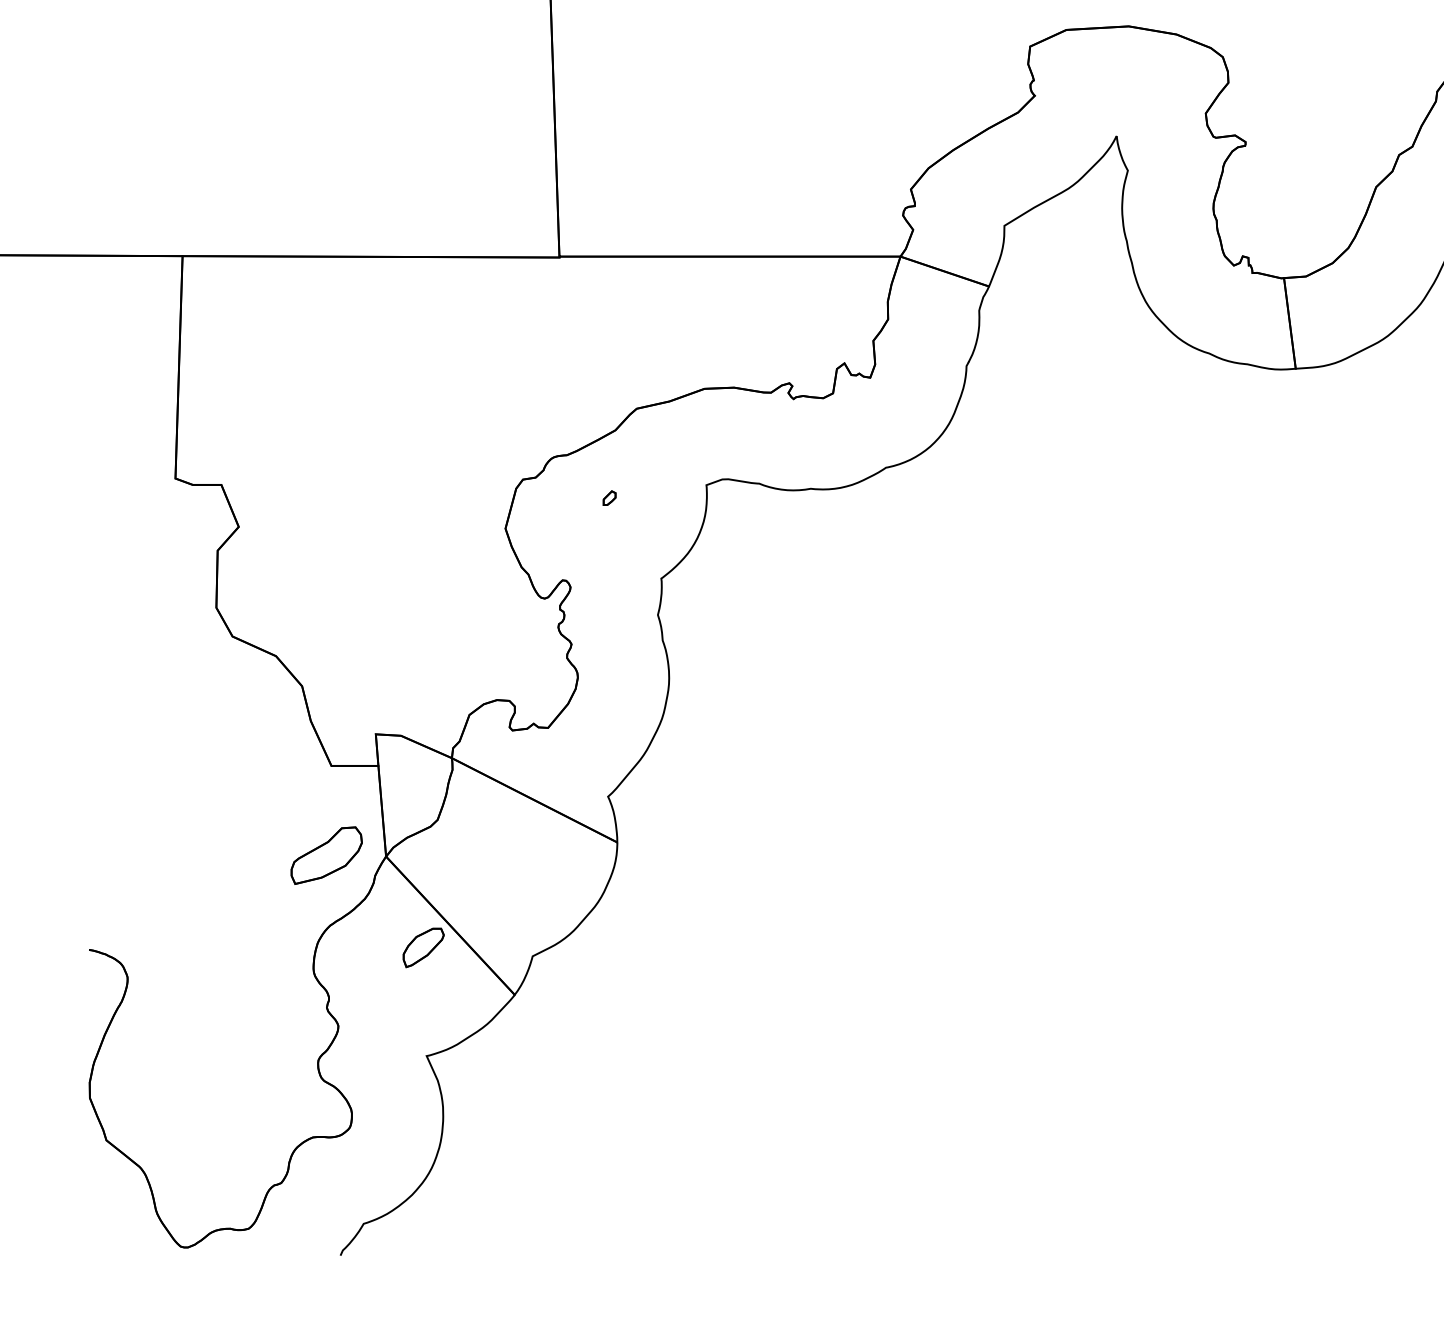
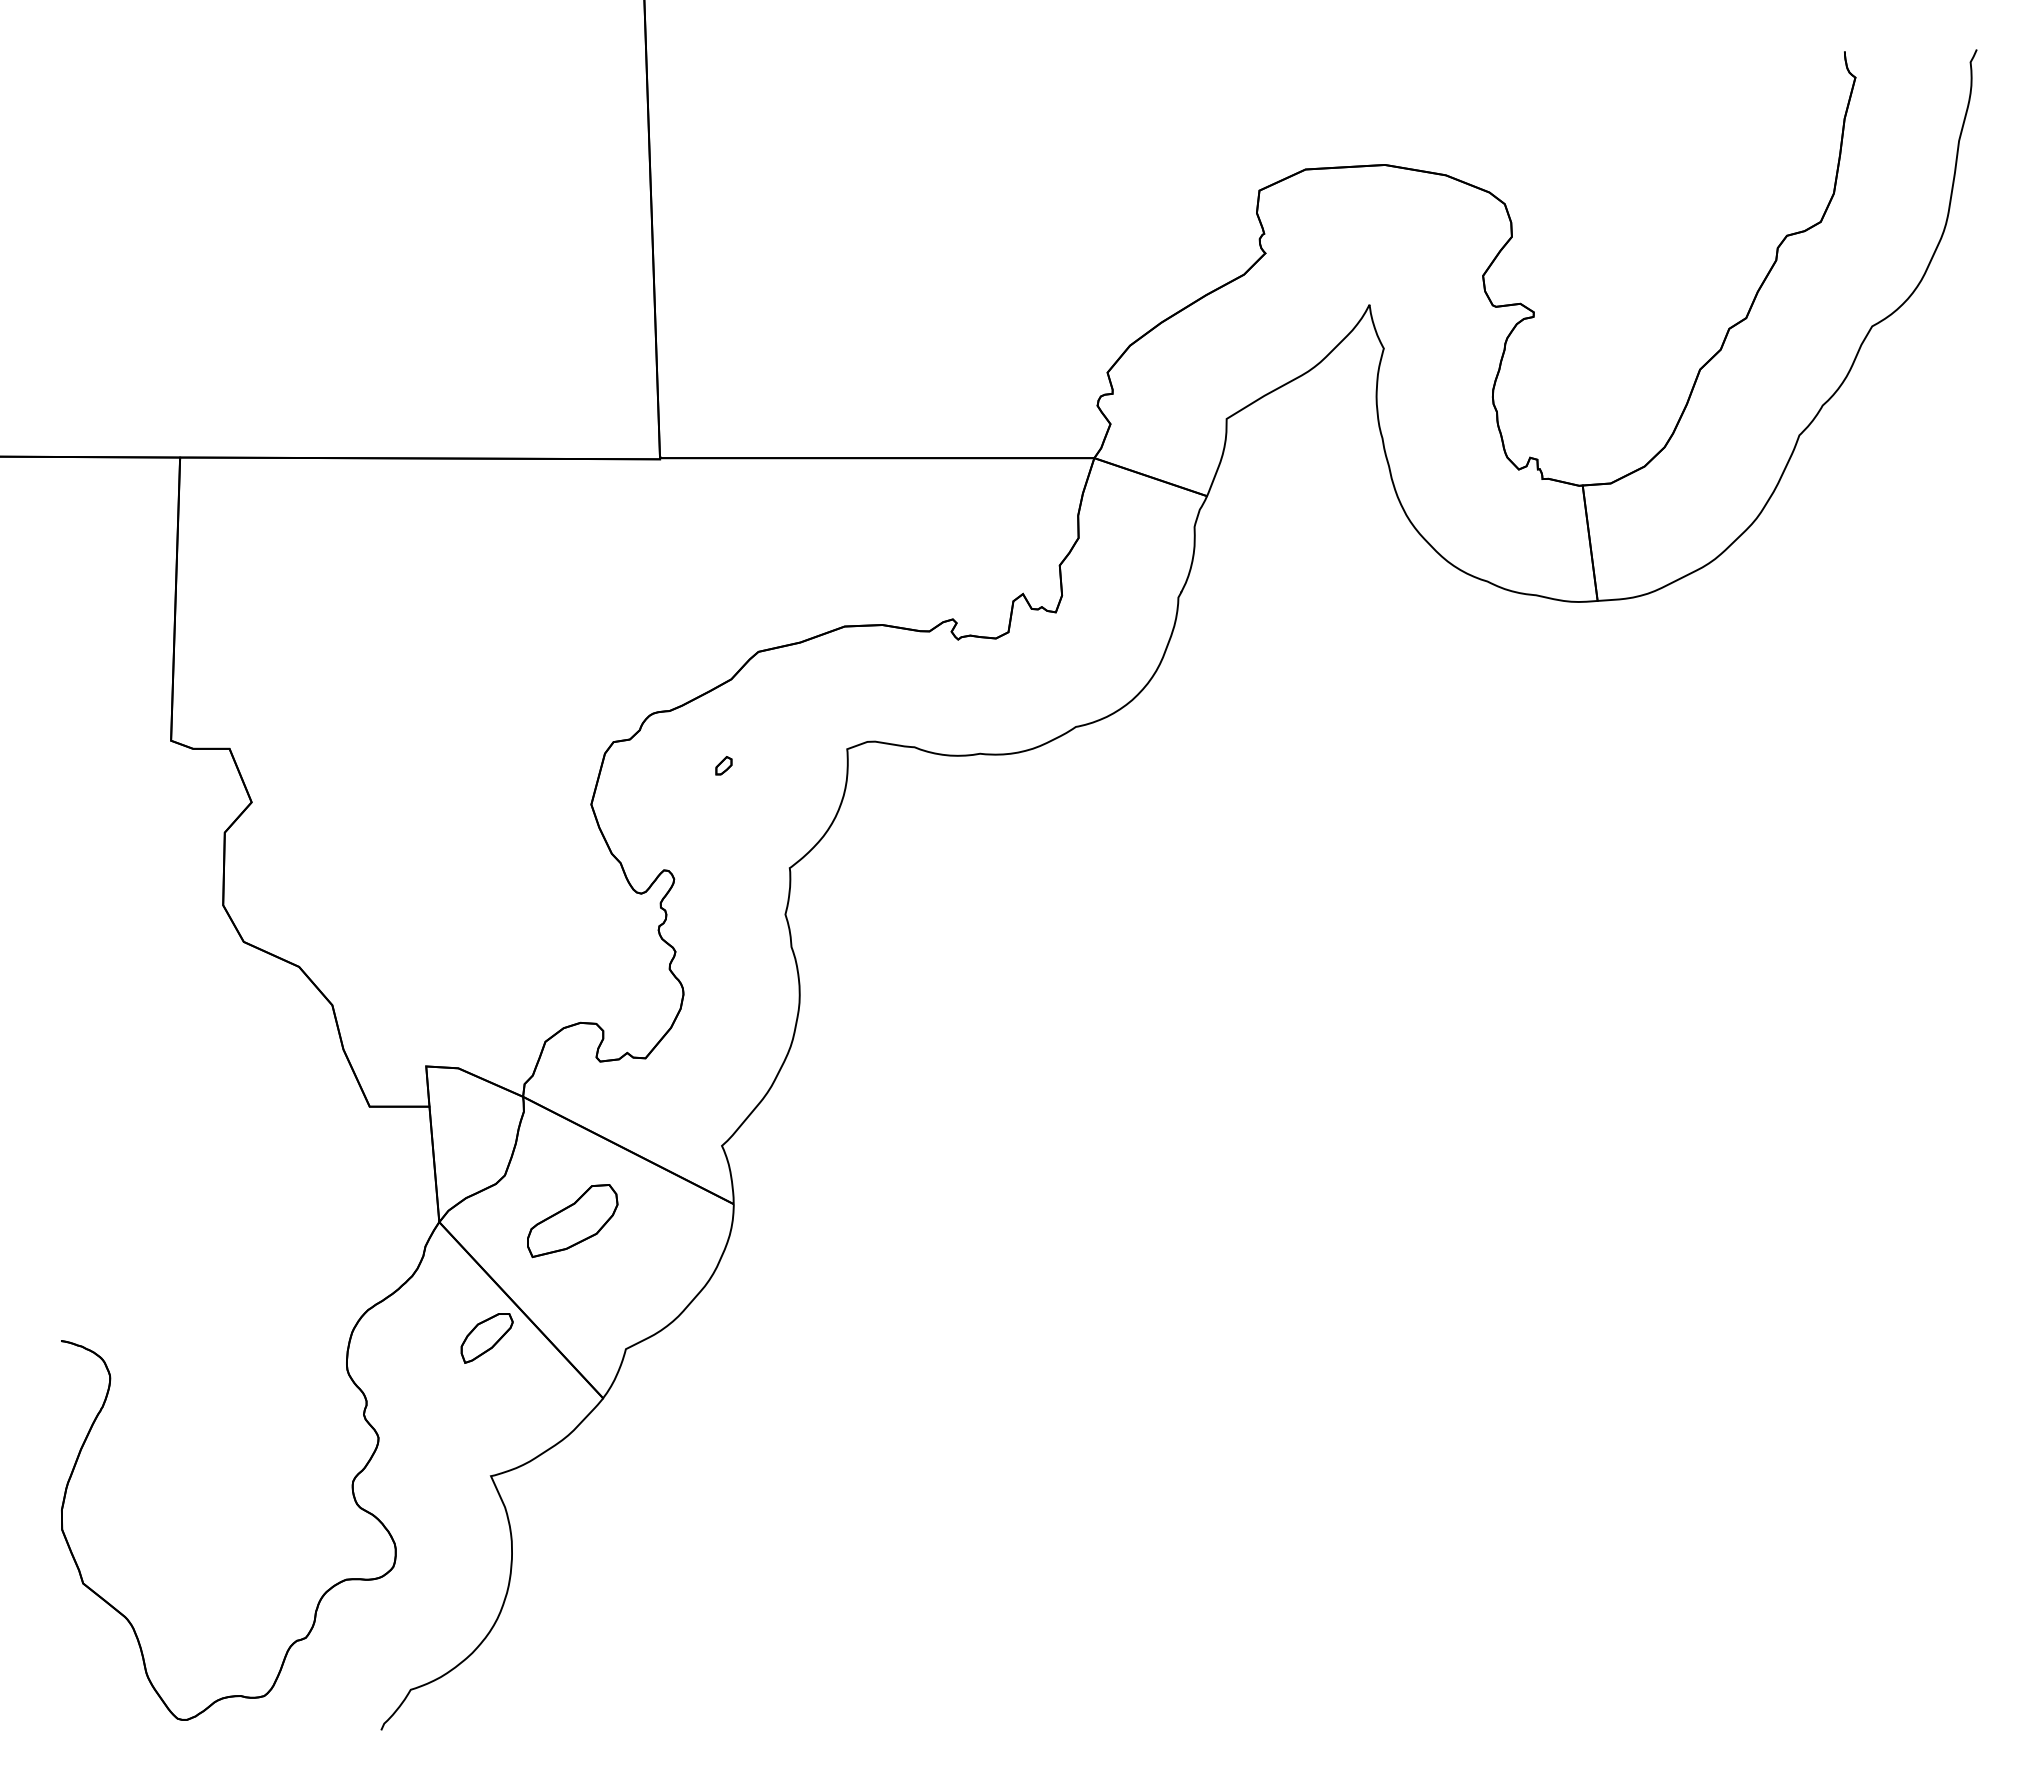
part: (326, 856) -> (572, 1221), moved

